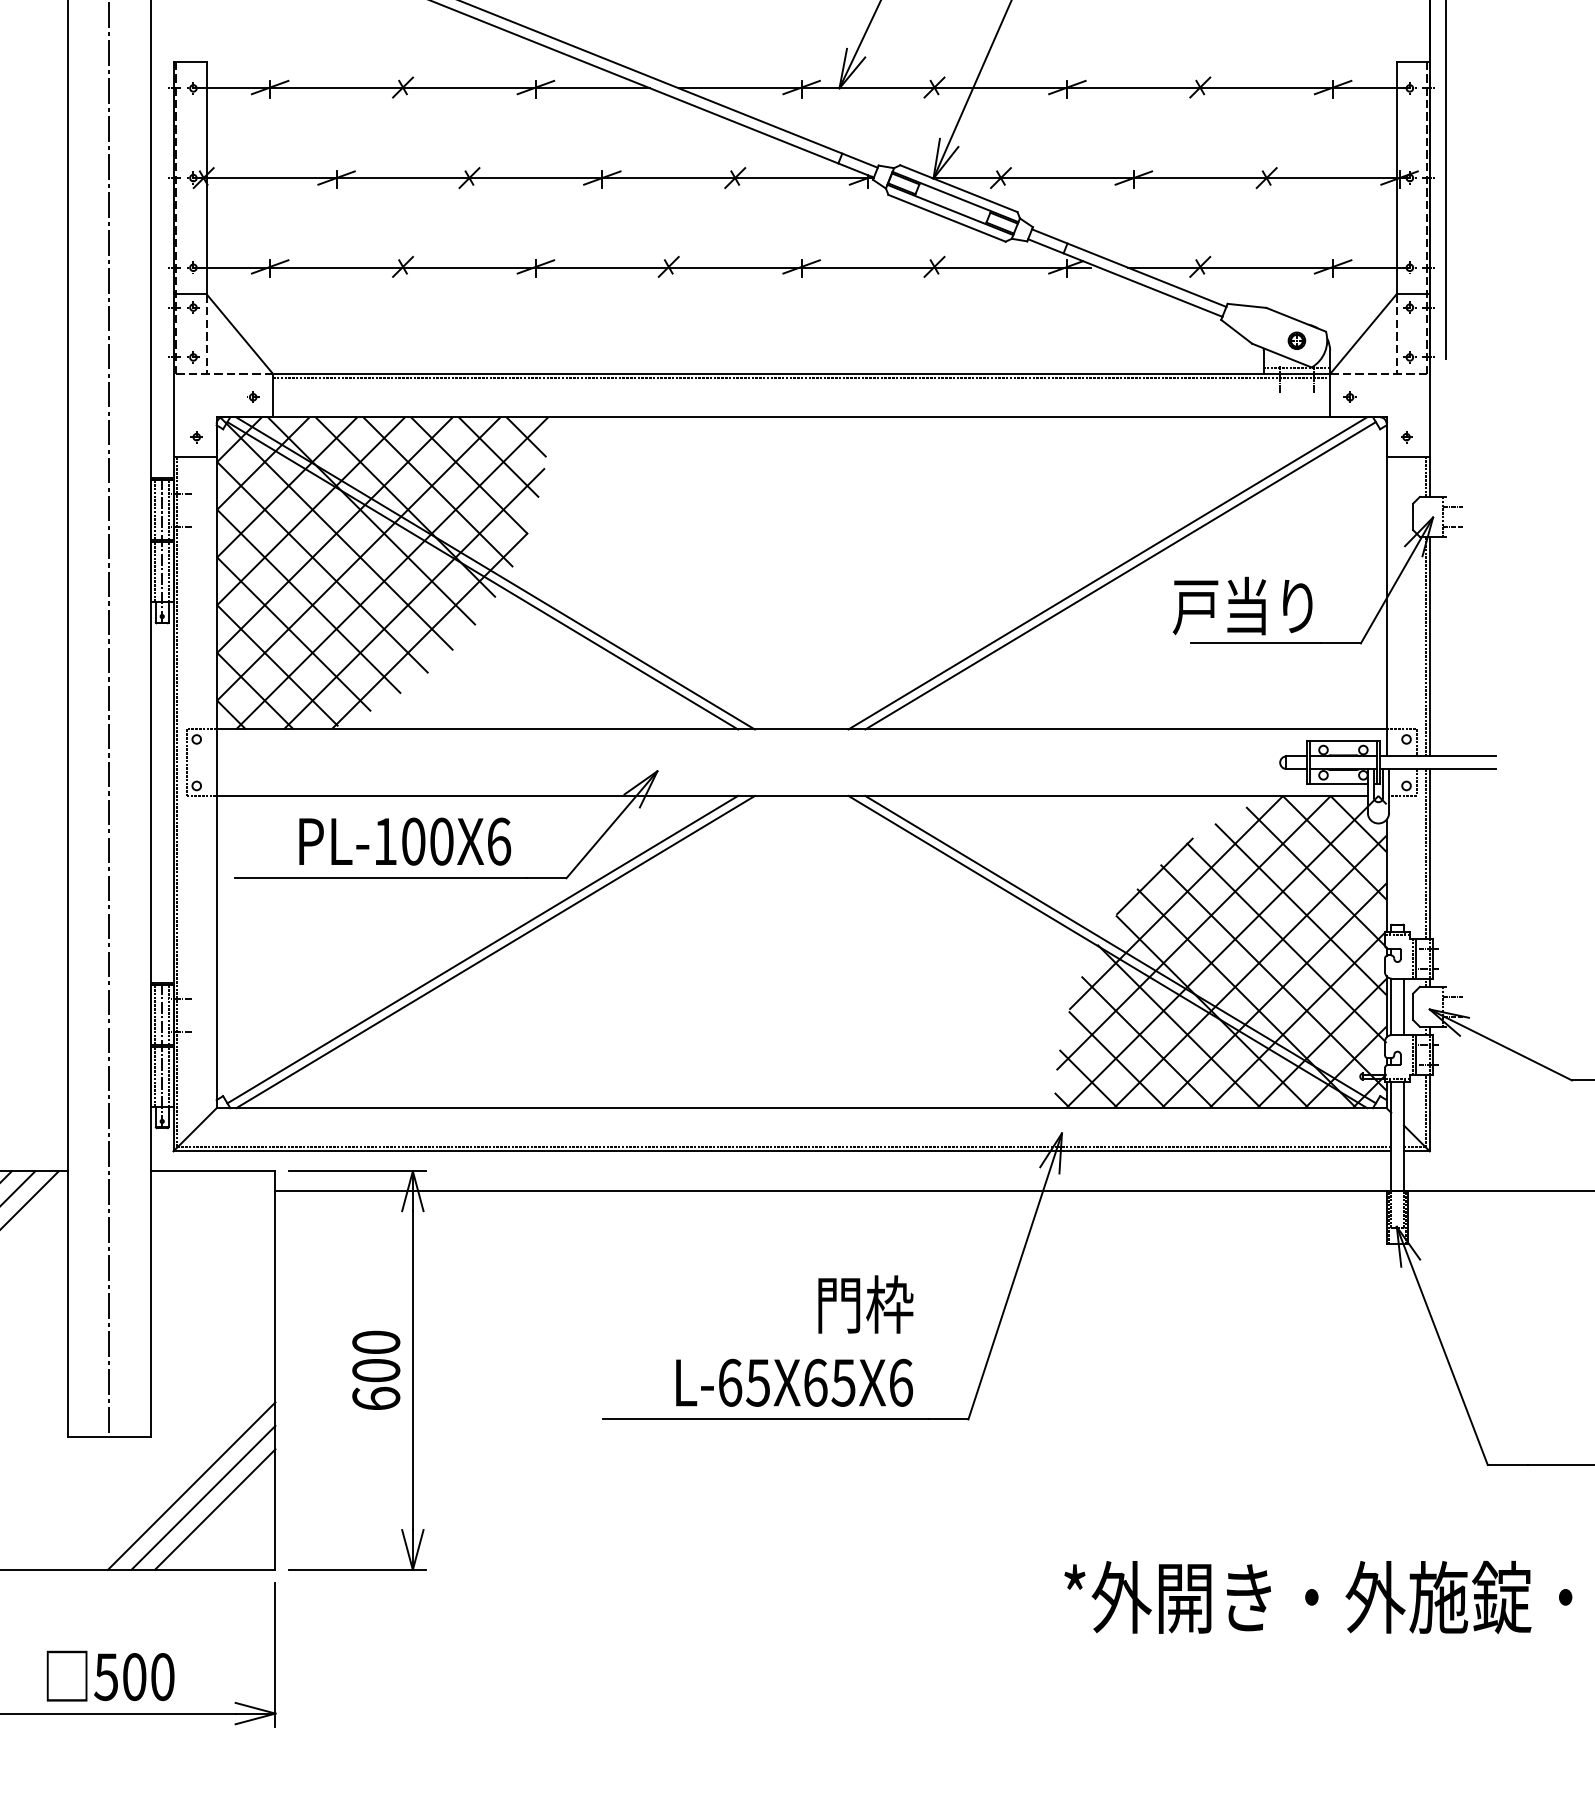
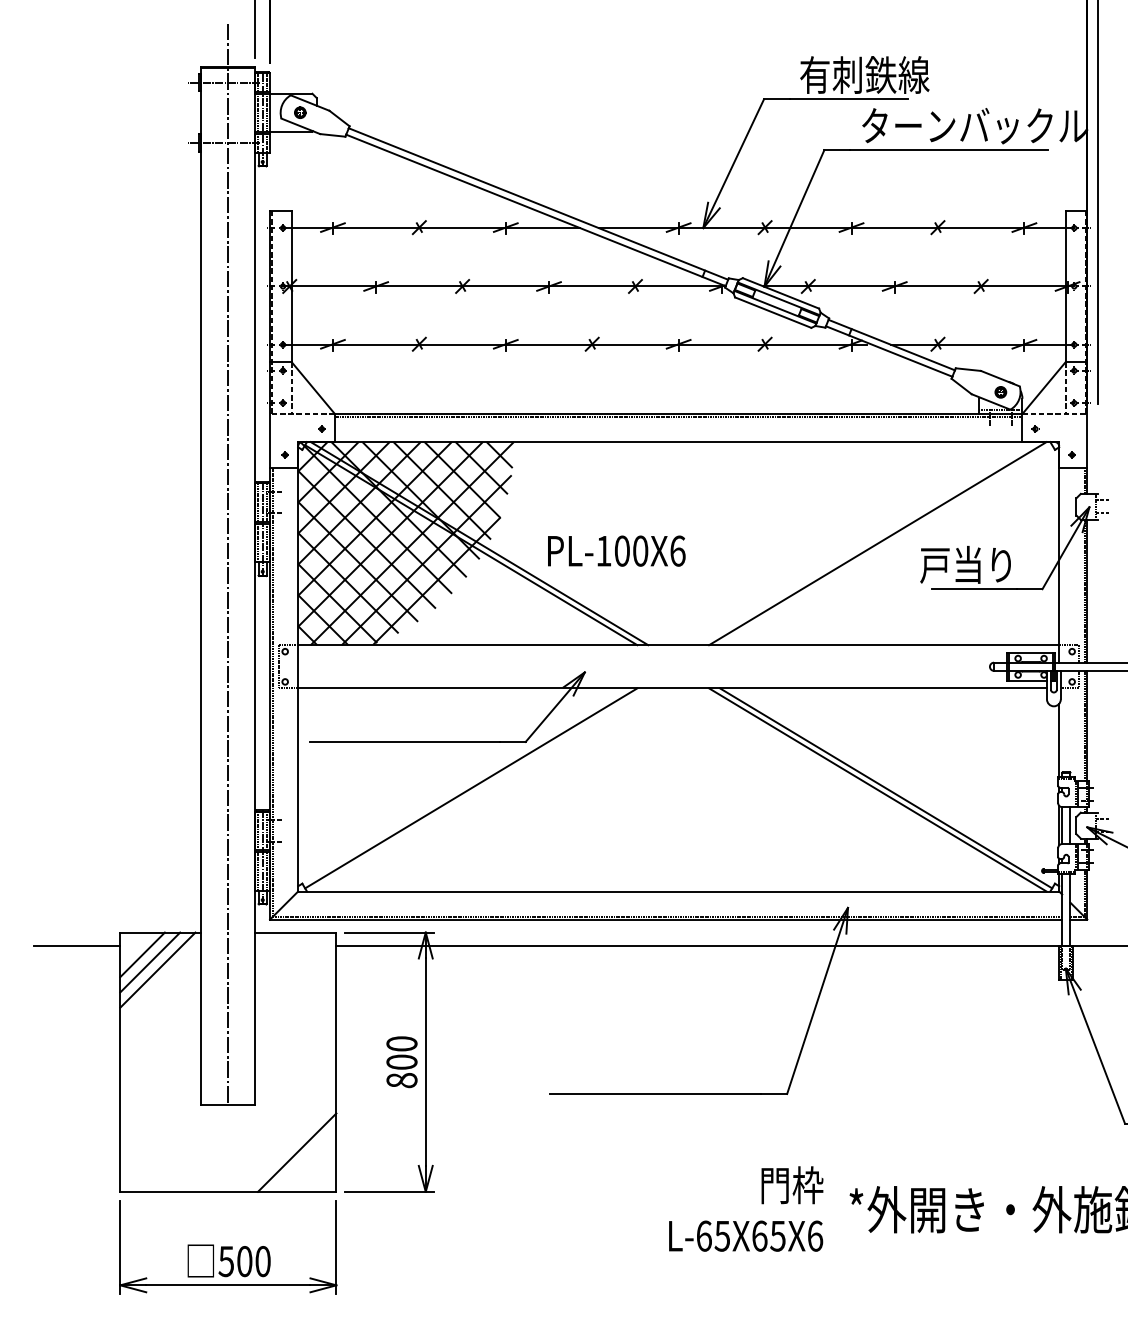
line: (1121, 576) -> (886, 545), removed
text: (404, 840) -> (616, 550), moved
line: (495, 951) -> (479, 789), removed
hatch: (1221, 951) -> (951, 789), removed
text: (795, 1340) -> (746, 1208), moved
text: (375, 1398) -> (401, 1080), 600 -> 800
line: (191, 1484) -> (281, 1136), removed
line: (203, 1497) -> (289, 1144), removed

